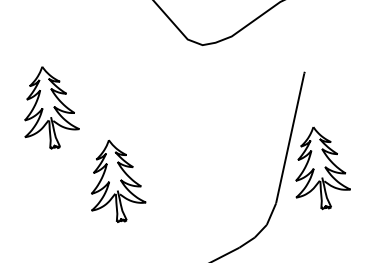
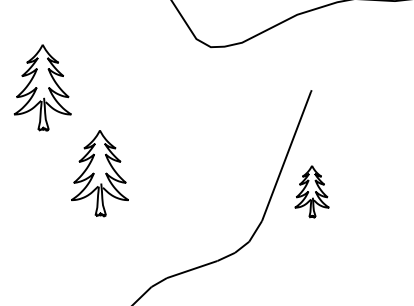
part: (318, 168) -> (311, 191), size x0.6

